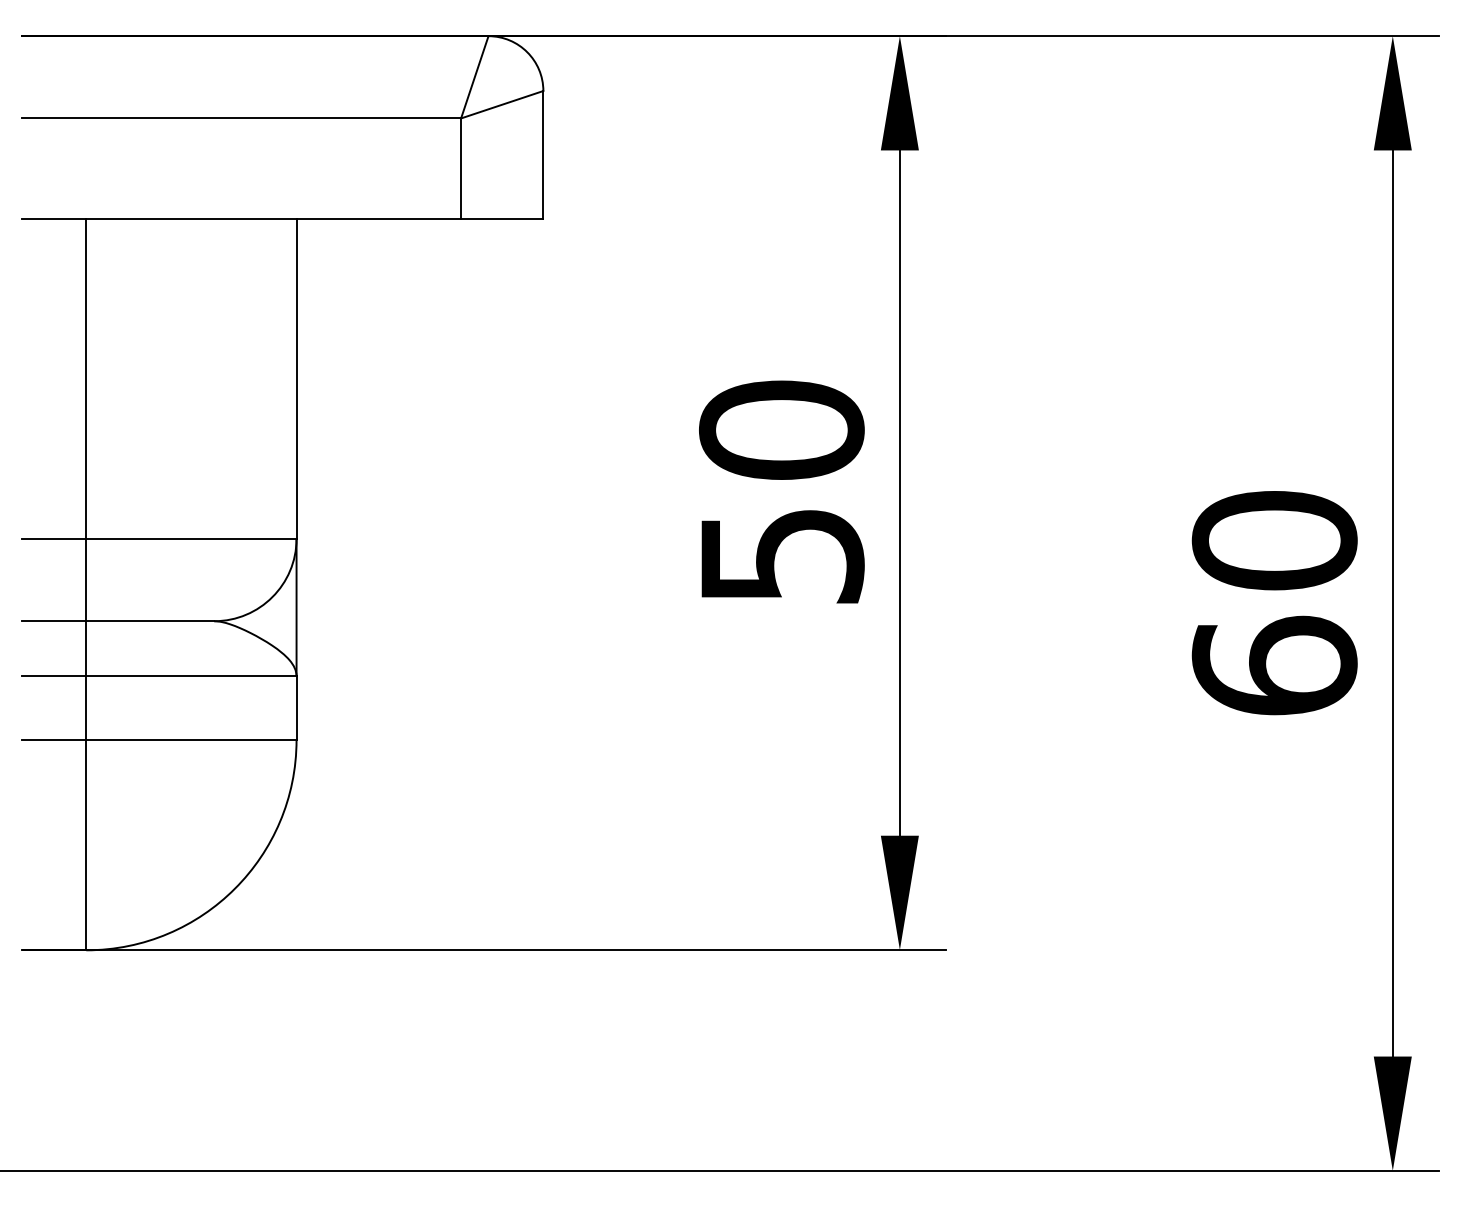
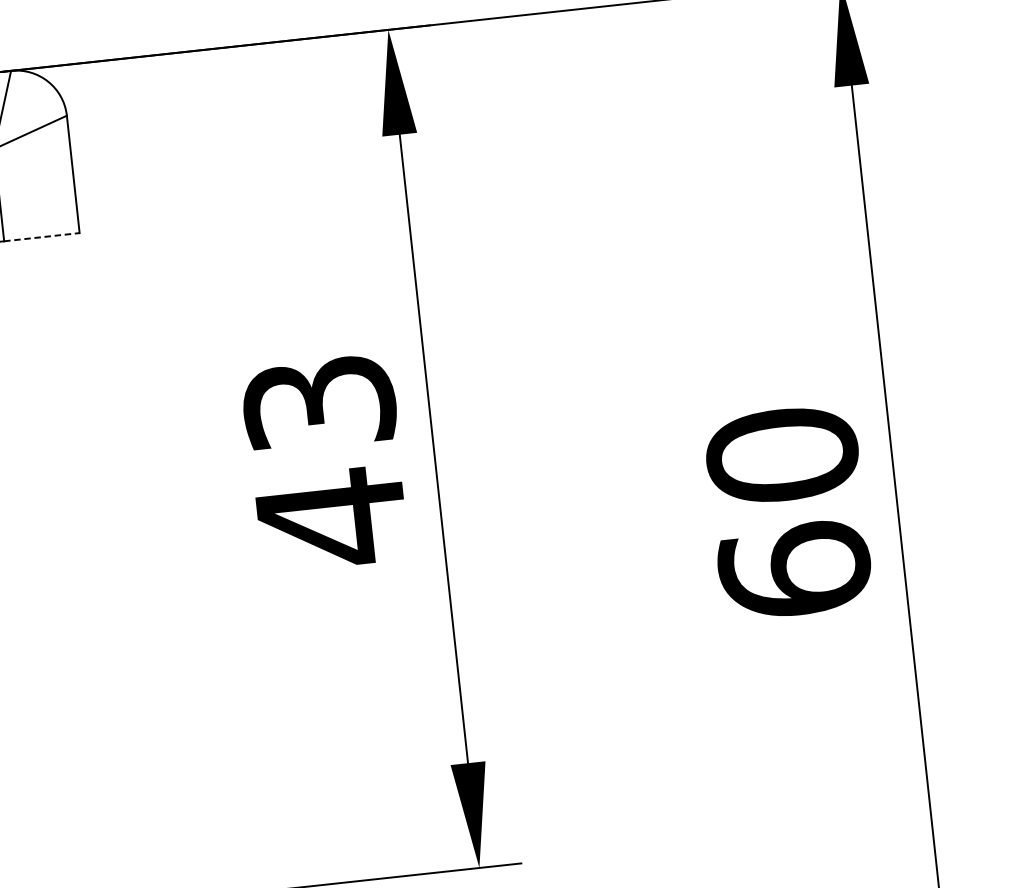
line: (502, 219) -> (42, 237), solid -> dashed
text: (781, 494) -> (325, 462), 50 -> 43

